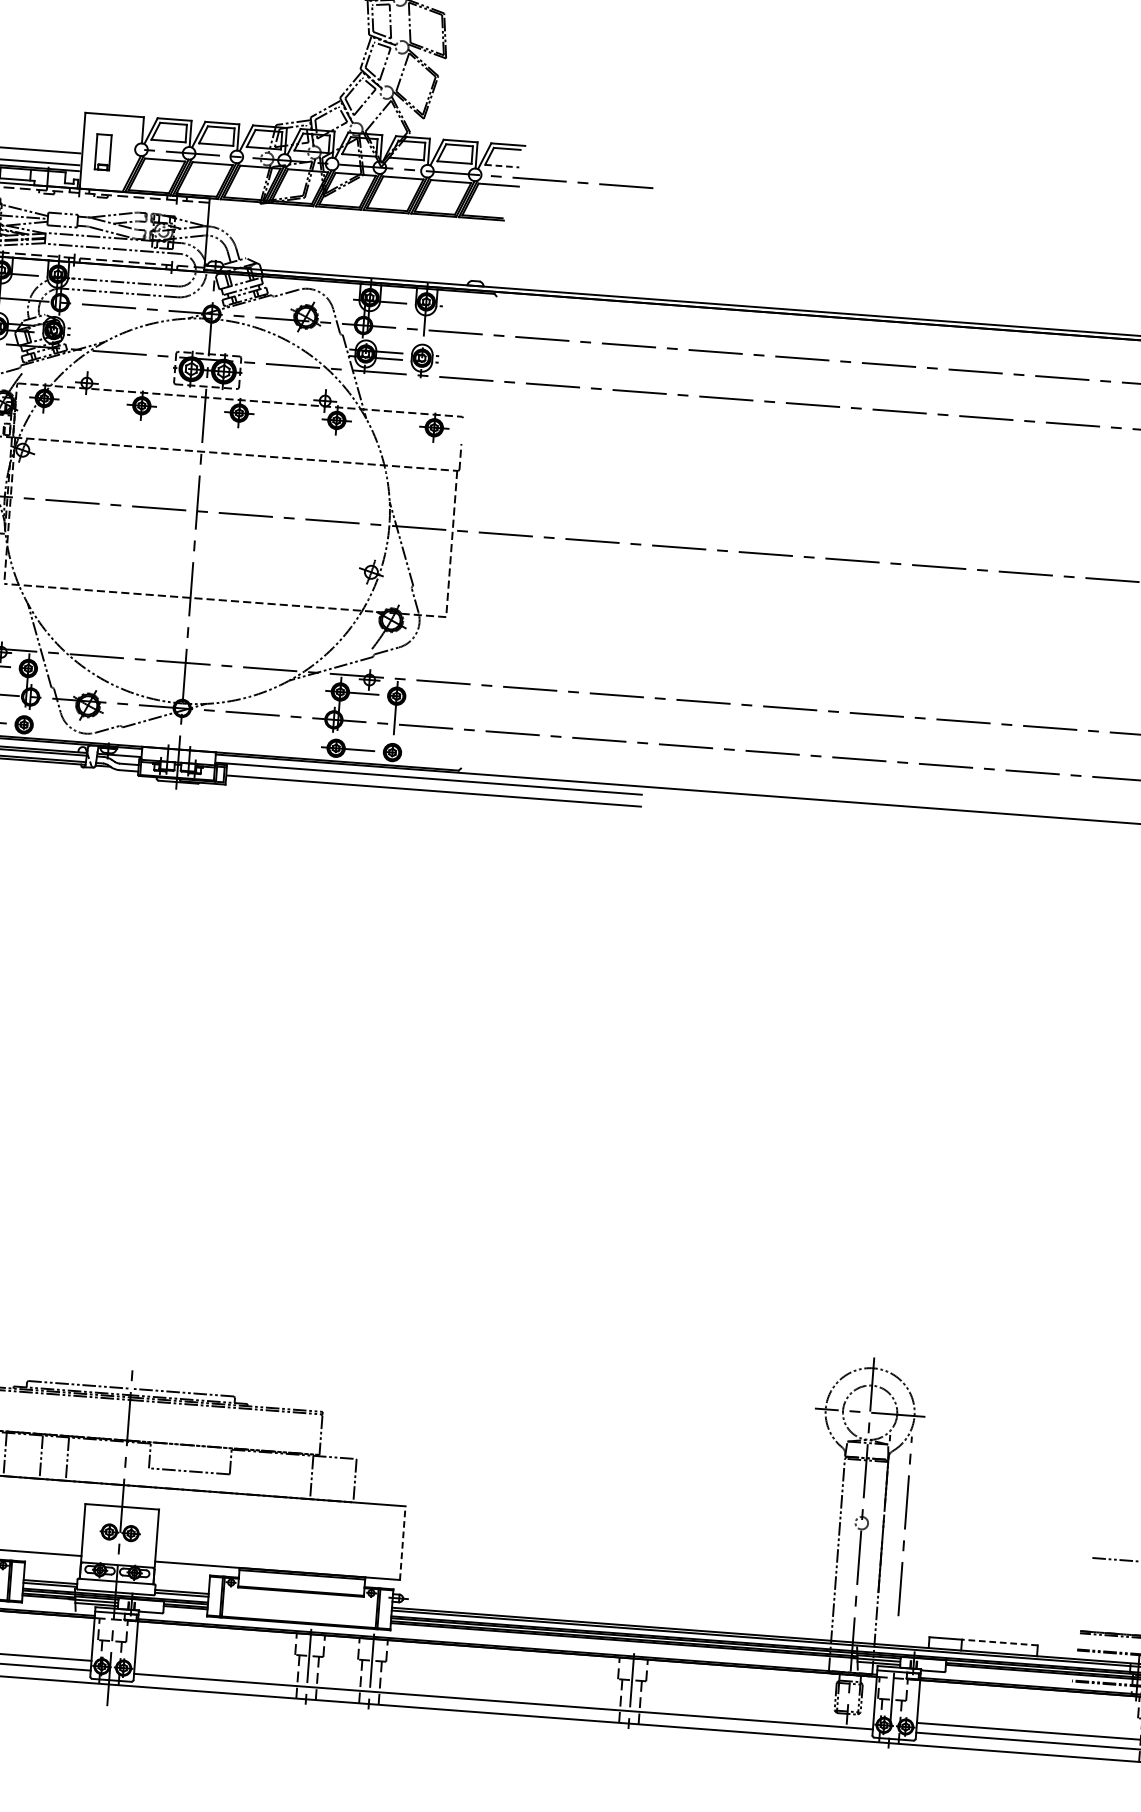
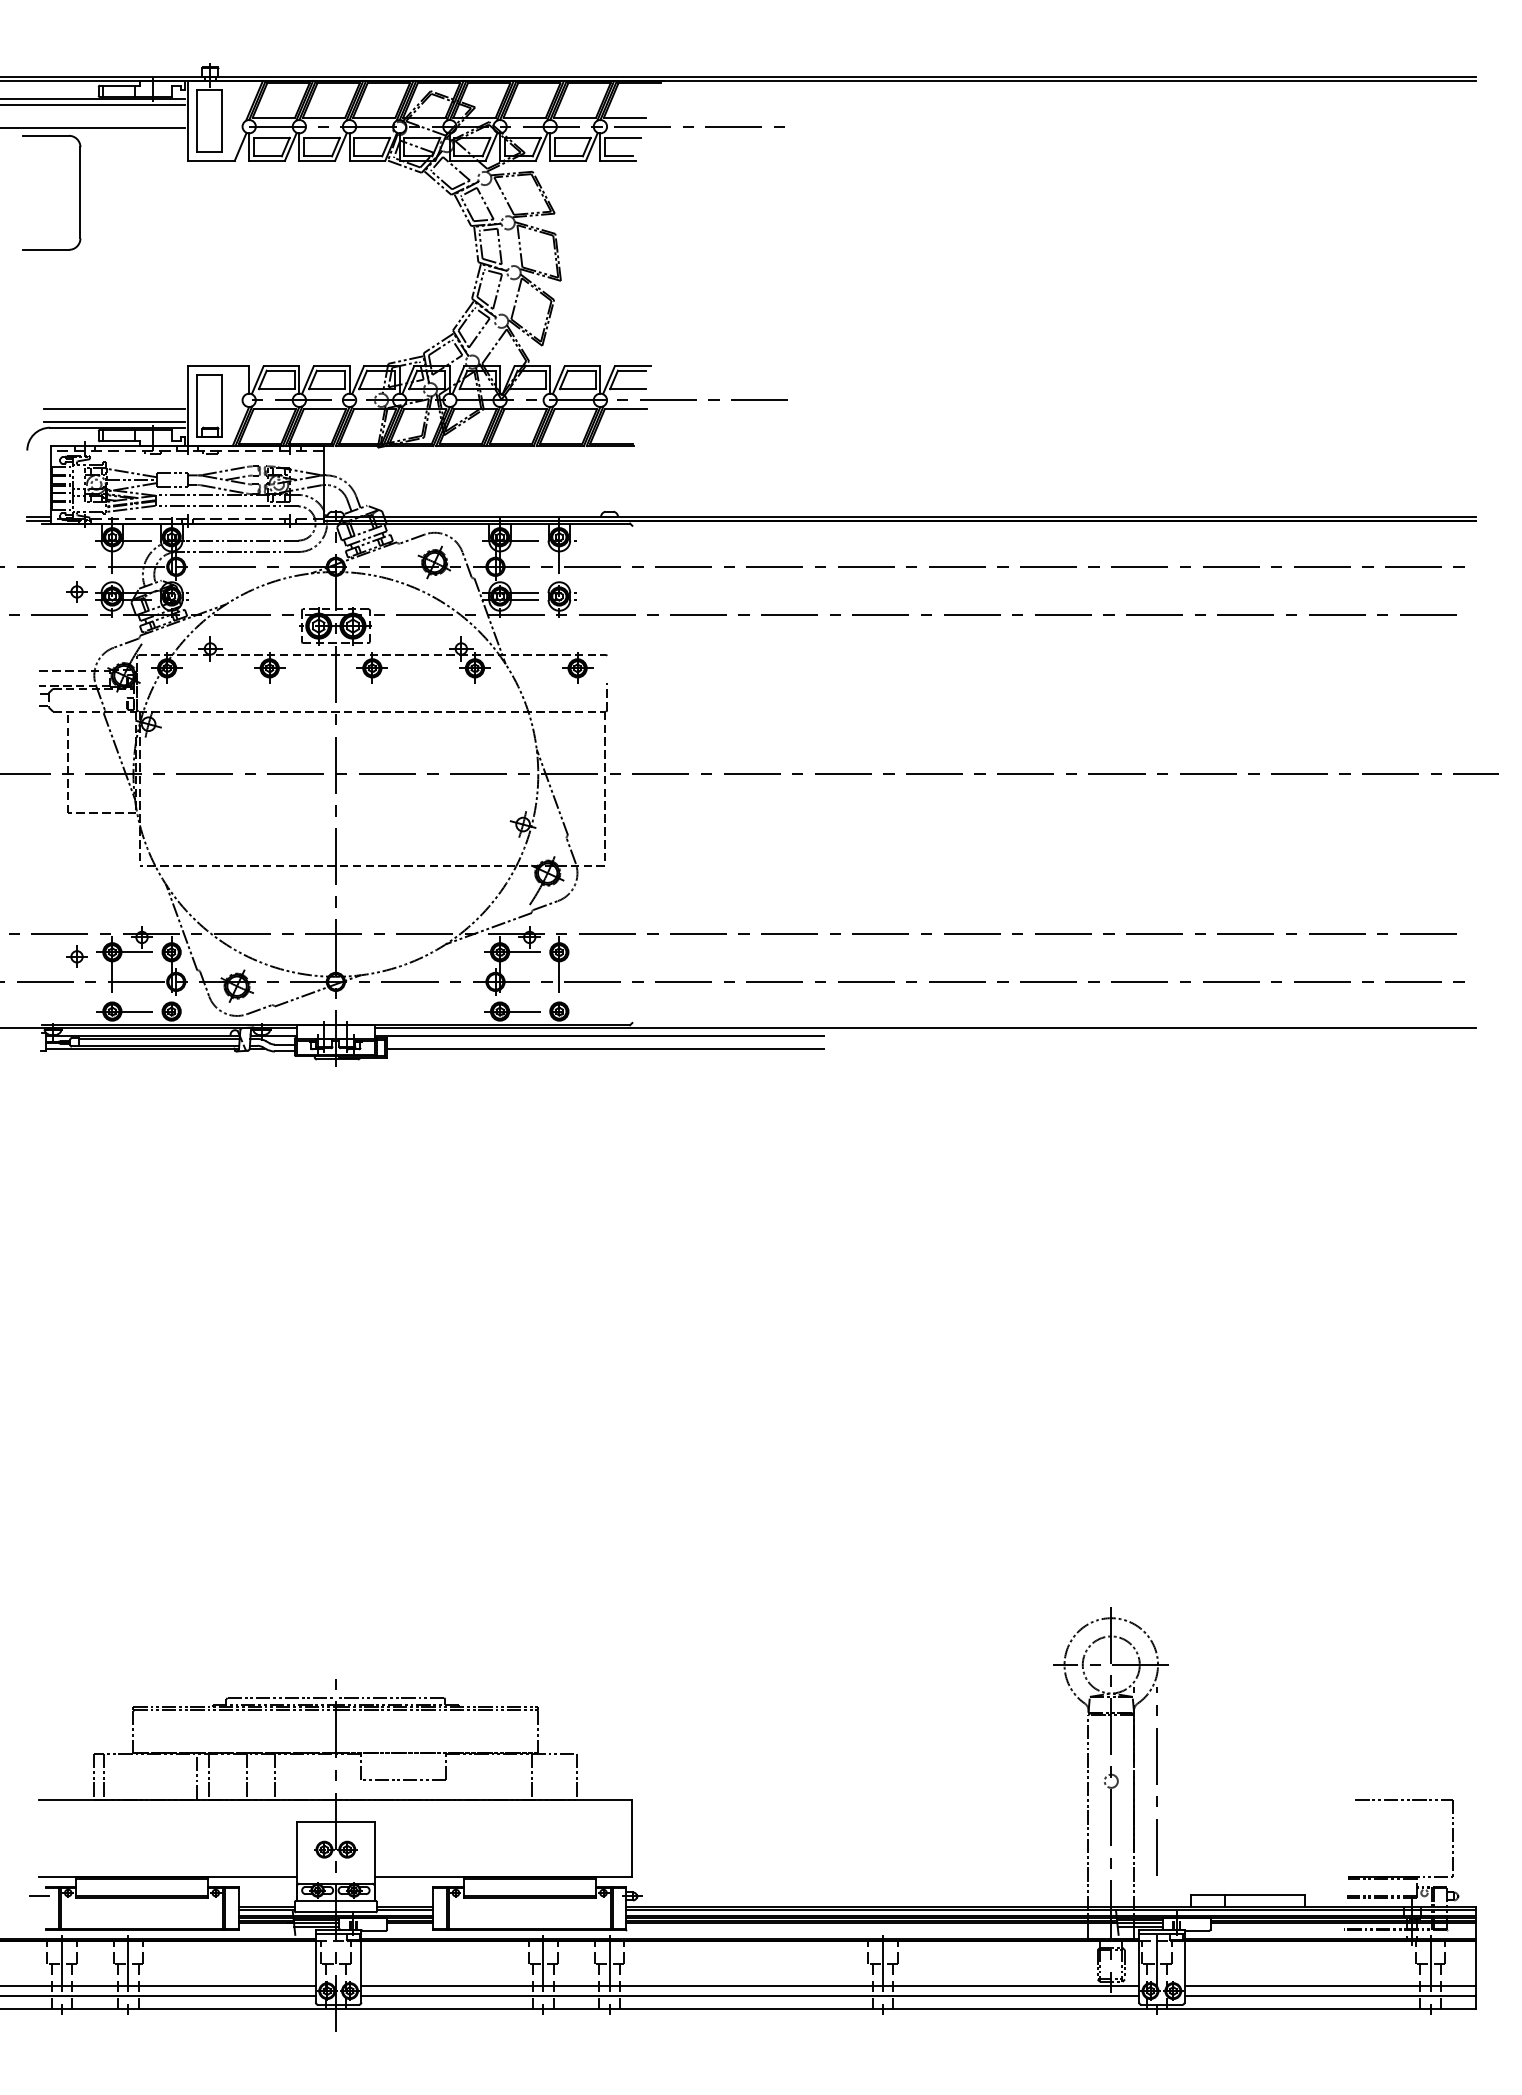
part: (103, 151) -> (209, 405), size x1.67
line: (502, 166) -> (628, 389), dashed -> solid
line: (402, 1543) -> (632, 1838), dashed -> solid
line: (1000, 1642) -> (1265, 1895), dashed -> solid
line: (504, 1691) -> (750, 1985), added

